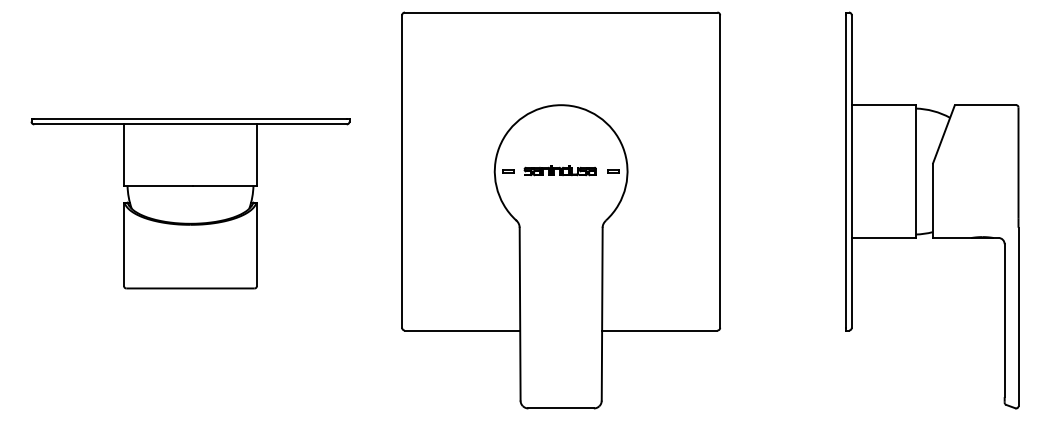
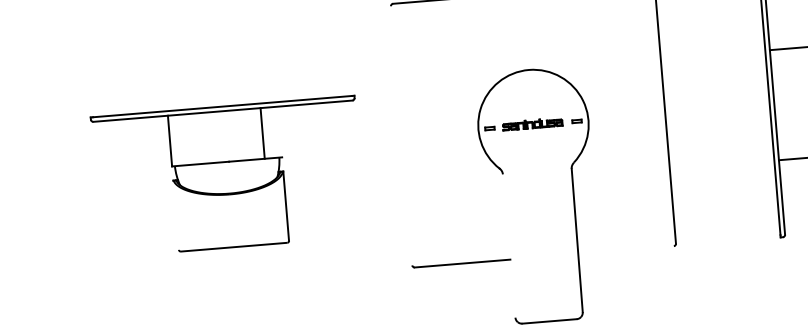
line: (256, 154) -> (262, 133), moved
line: (402, 171) -> (401, 135), removed
line: (124, 244) -> (176, 215), removed
line: (519, 313) -> (508, 245), removed
line: (659, 330) -> (625, 250), removed

